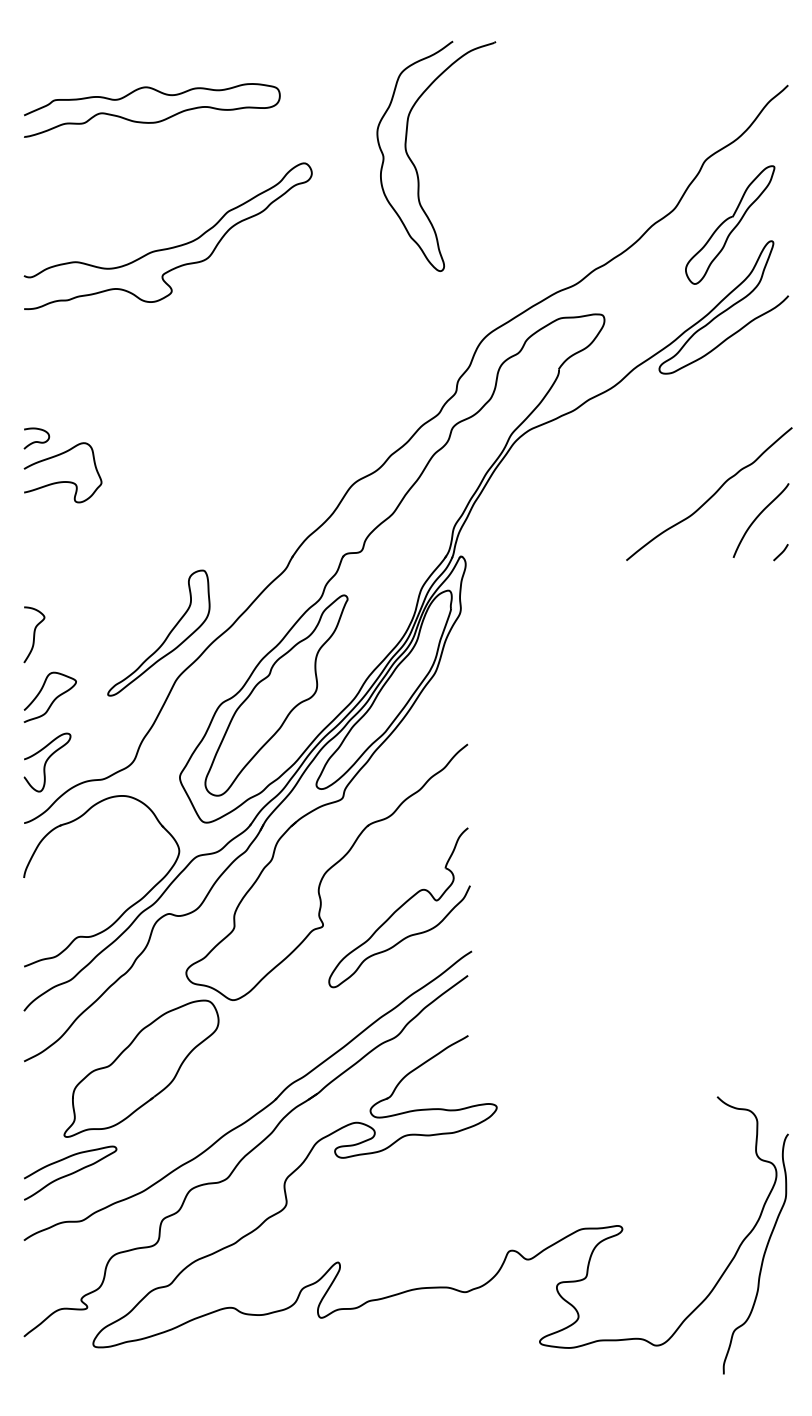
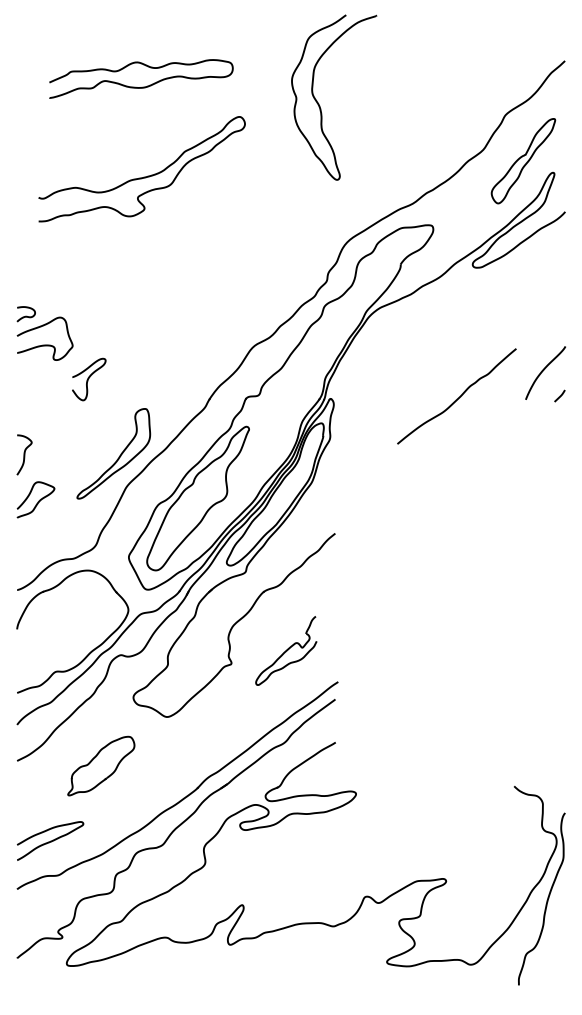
curve: (152, 121) -> (141, 86), moved
part: (415, 165) -> (319, 104), moved
curve: (168, 247) -> (142, 177), moved
curve: (711, 495) -> (458, 397), moved
curve: (47, 761) -> (89, 378), moved
part: (399, 907) -> (286, 650), size x0.6
part: (141, 1068) -> (101, 766), size x0.6

